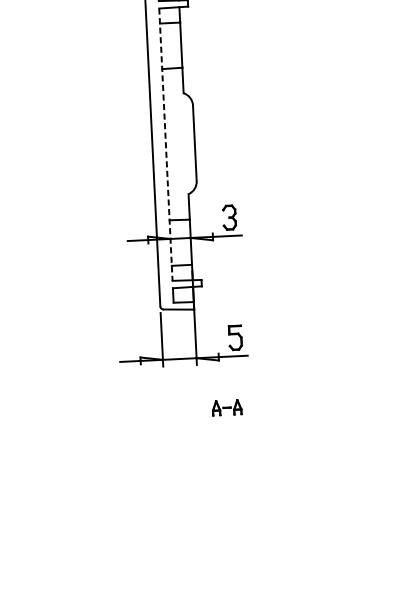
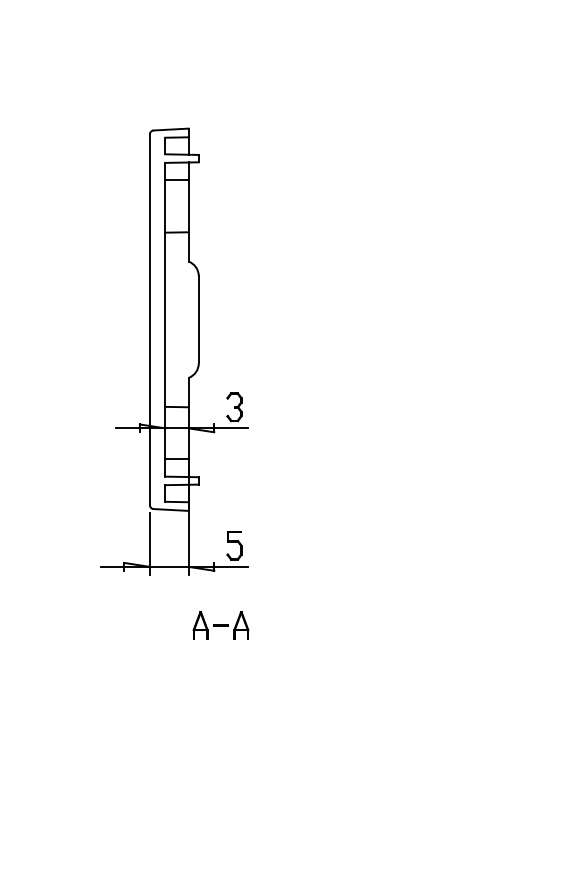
line: (165, 144) -> (165, 319), dashed -> solid
part: (226, 407) -> (220, 625), size x1.67

